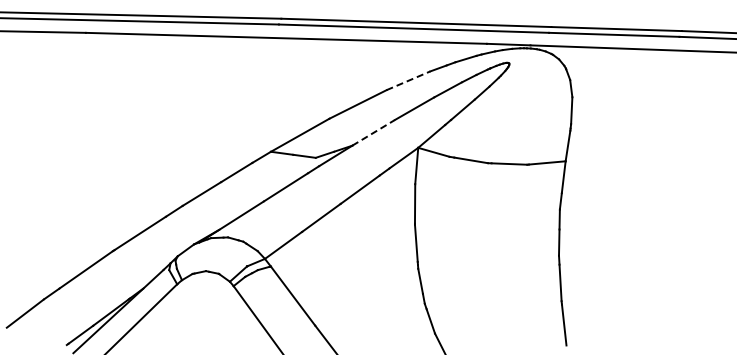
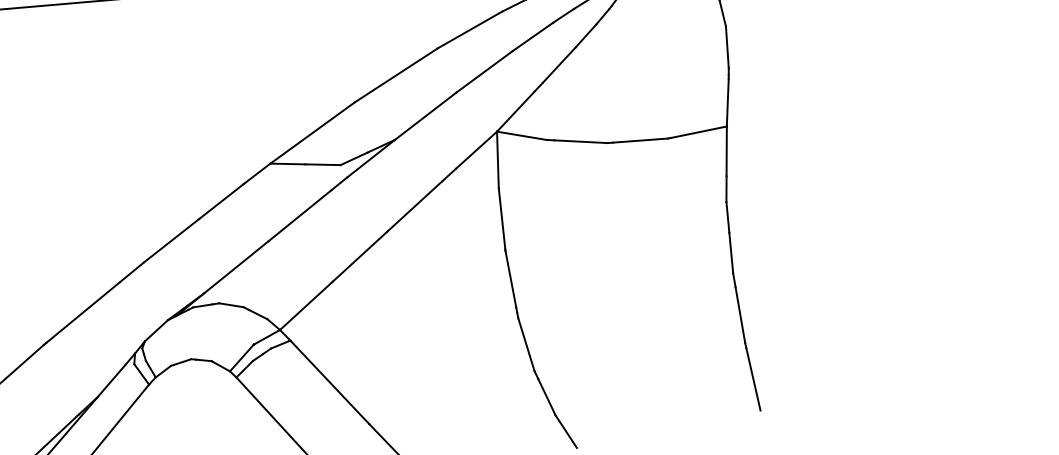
line: (408, 80) -> (470, 29), dashed -> solid
line: (373, 132) -> (425, 115), dashed -> solid

